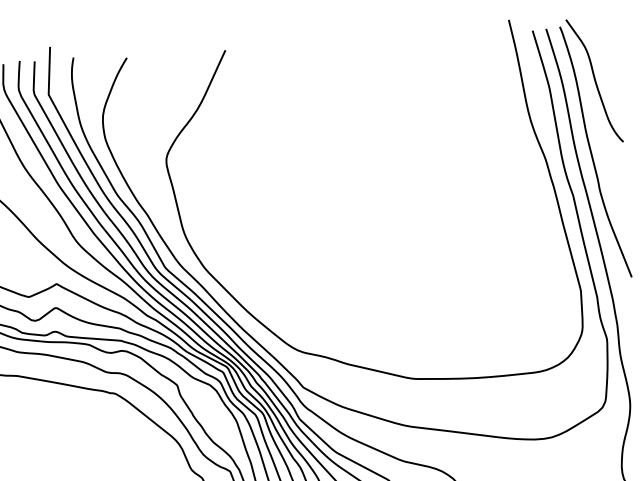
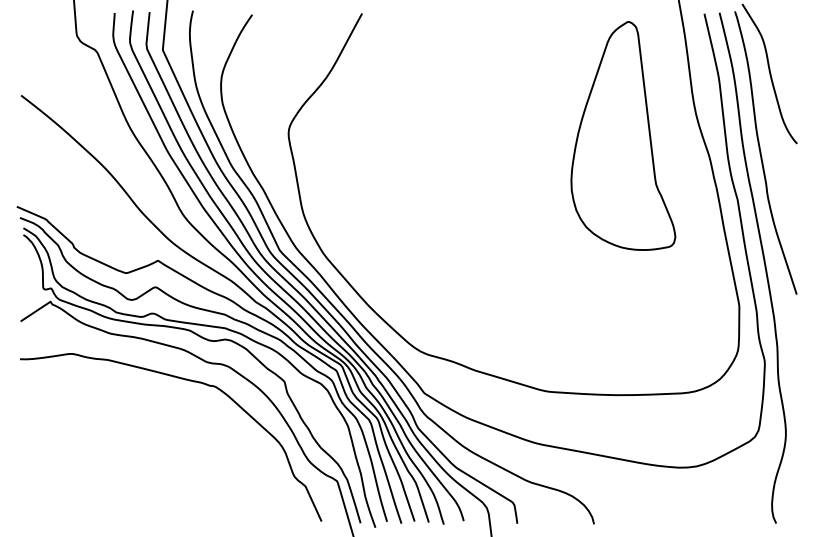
part: (467, 144) -> (623, 135), added

